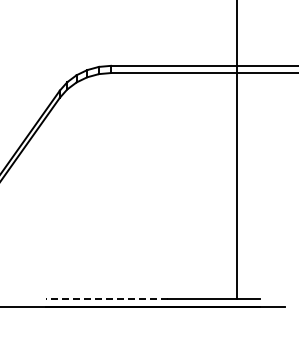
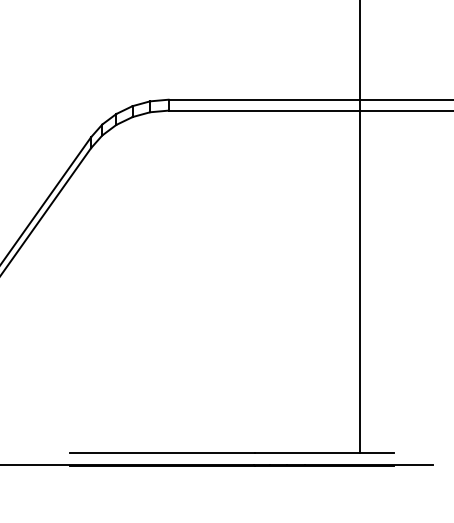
line: (106, 298) -> (161, 452), dashed -> solid

